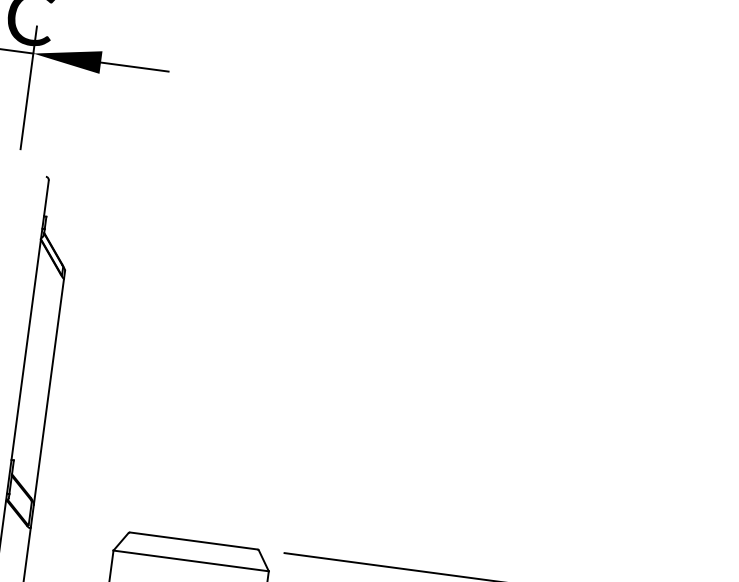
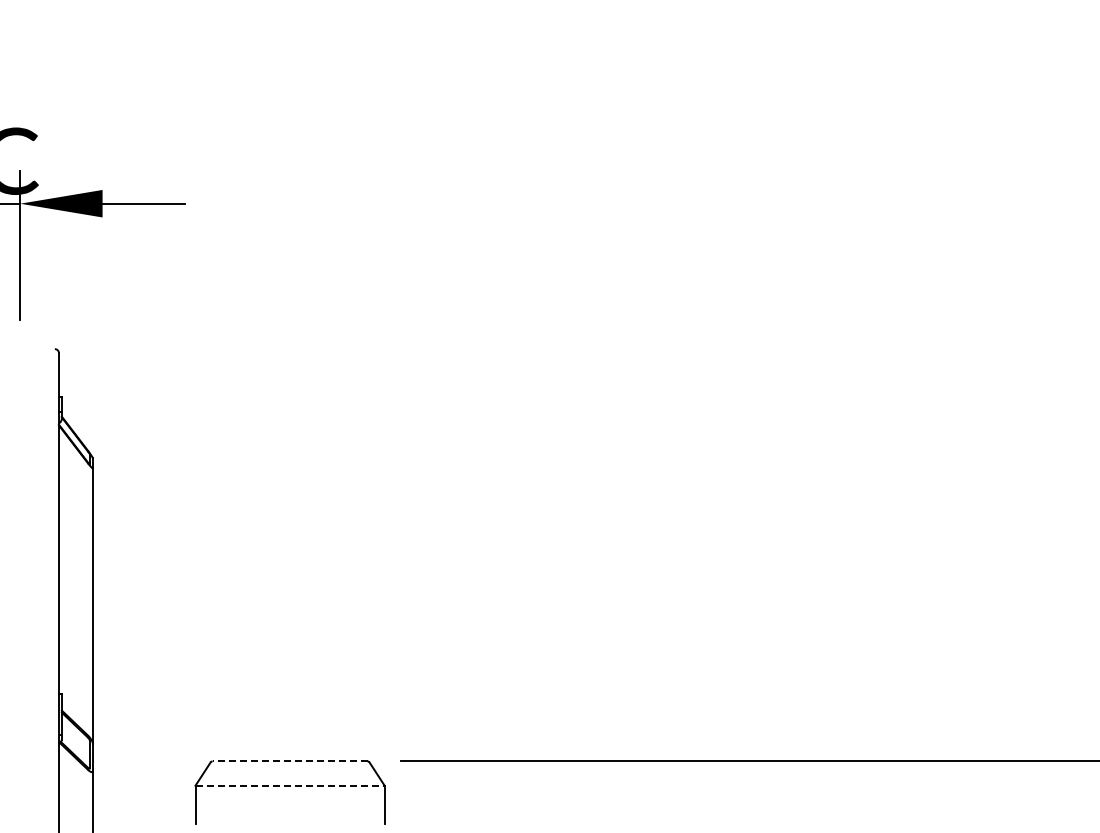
line: (194, 541) -> (290, 761), solid -> dashed
line: (191, 560) -> (290, 785), solid -> dashed

